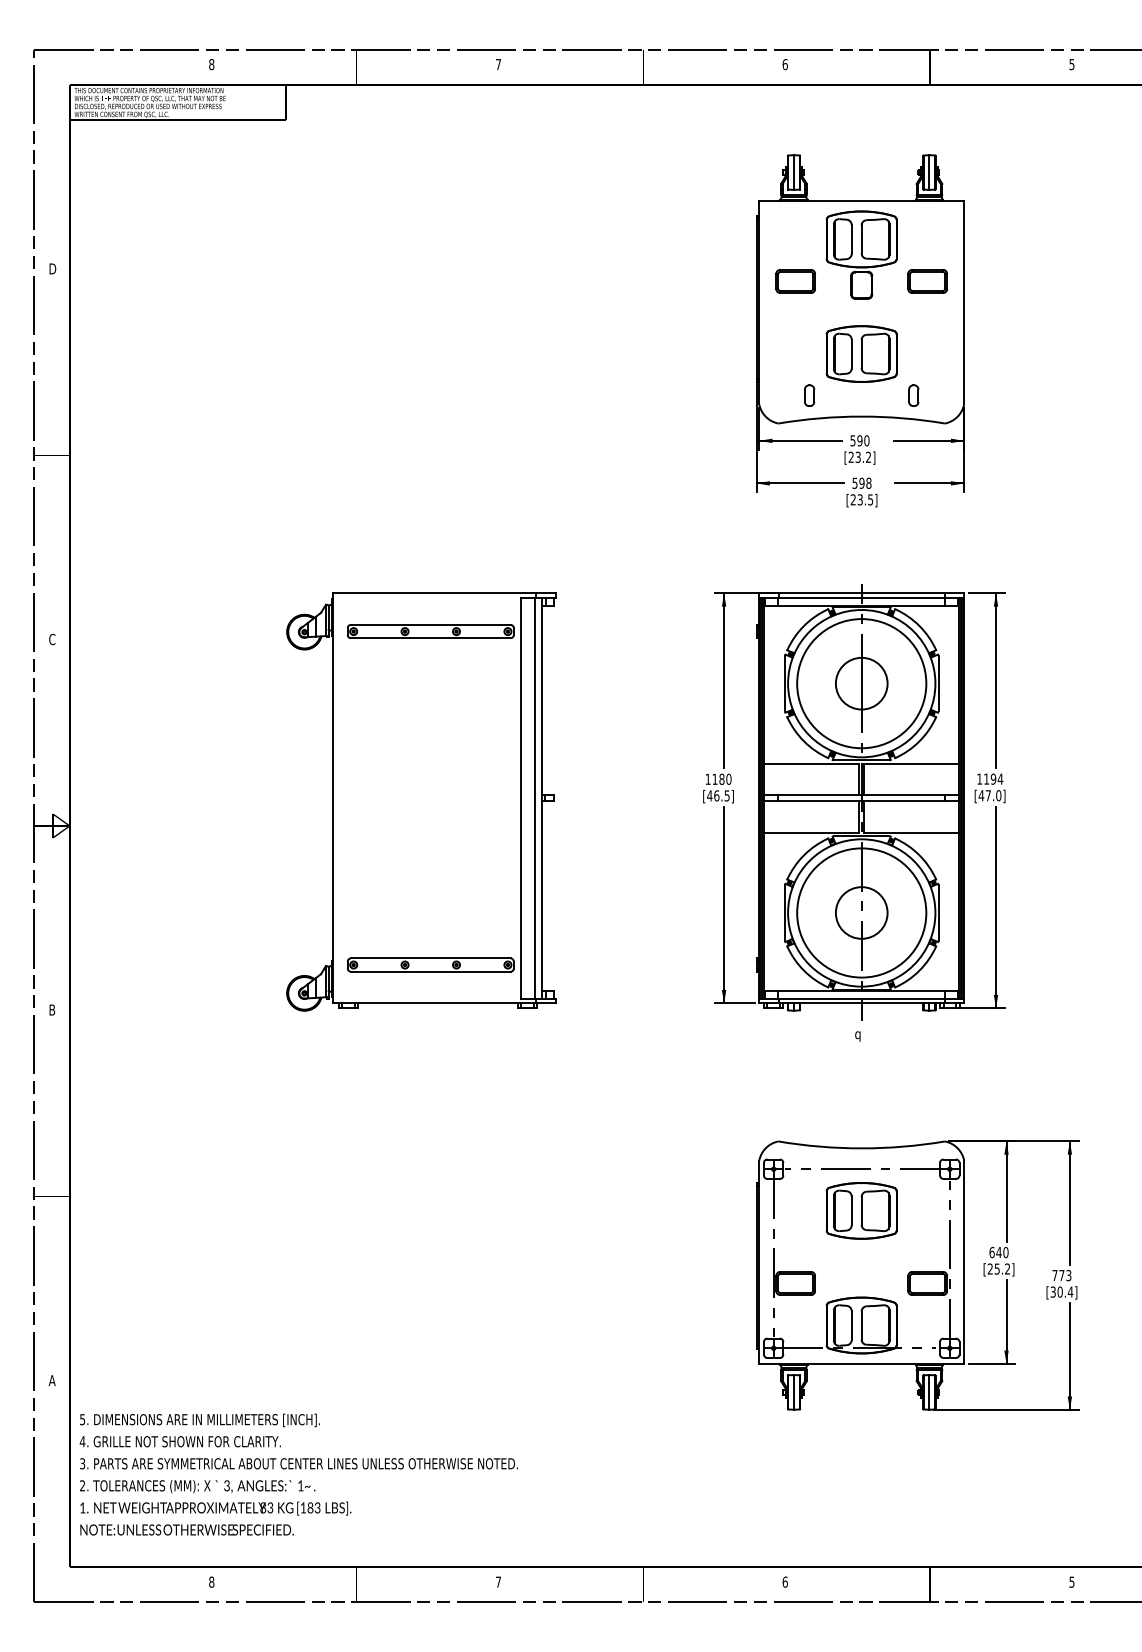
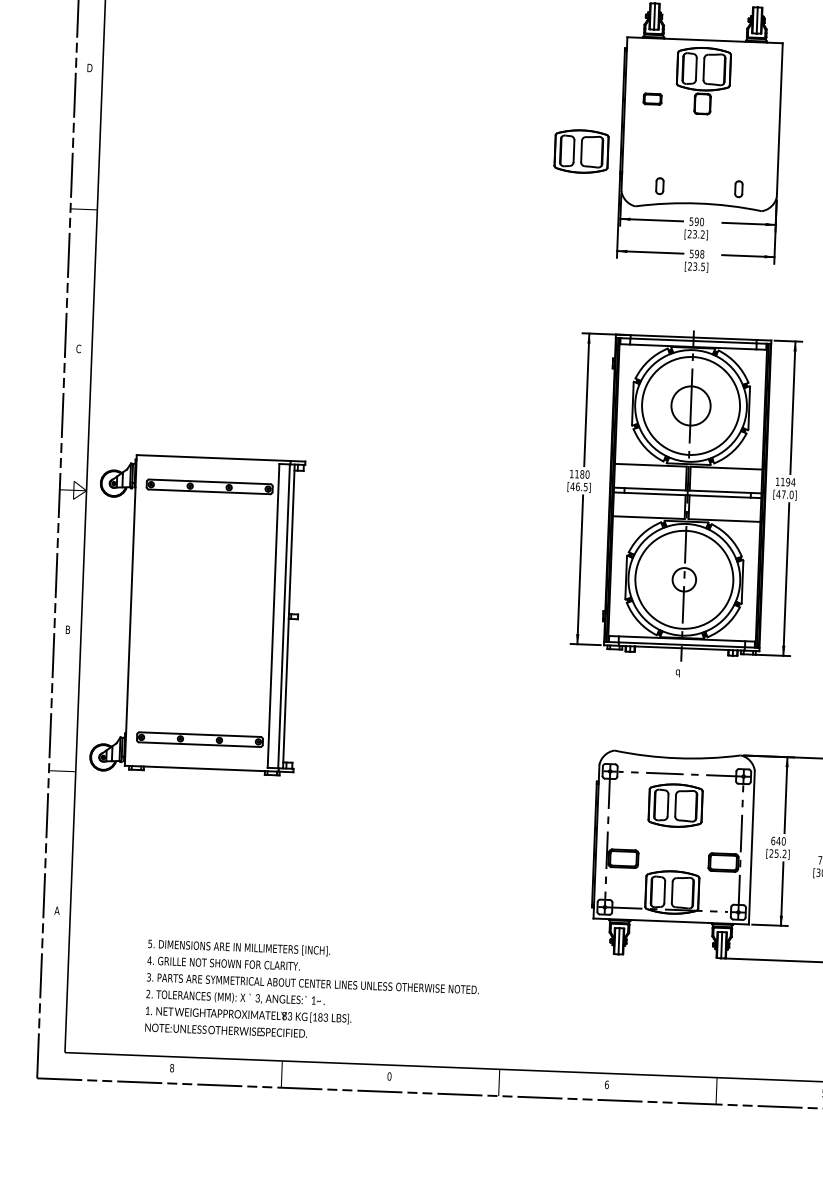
part: (795, 281) -> (652, 99), size x0.6
part: (927, 281) -> (752, 103), removed
part: (861, 353) -> (581, 151), moved
part: (421, 801) -> (197, 615), moved
circle: (861, 912) -> (684, 579), size x0.6
text: (298, 1474) -> (312, 991), moved
text: (498, 1581) -> (389, 1076), 7 -> 0

